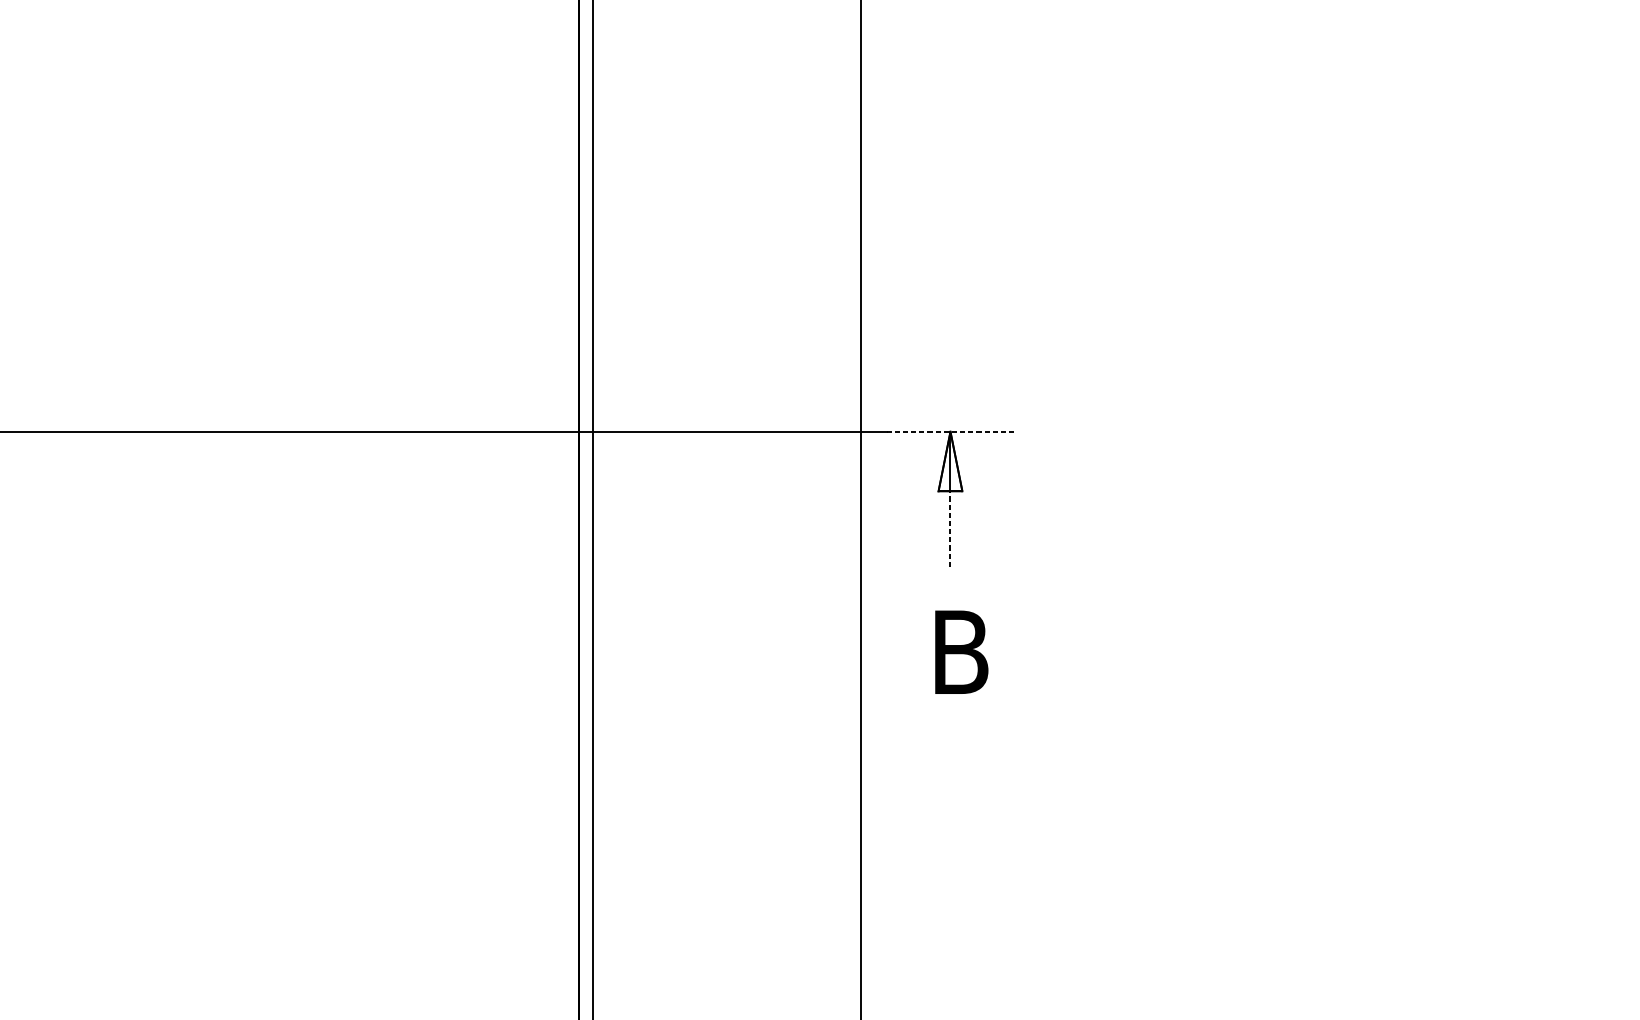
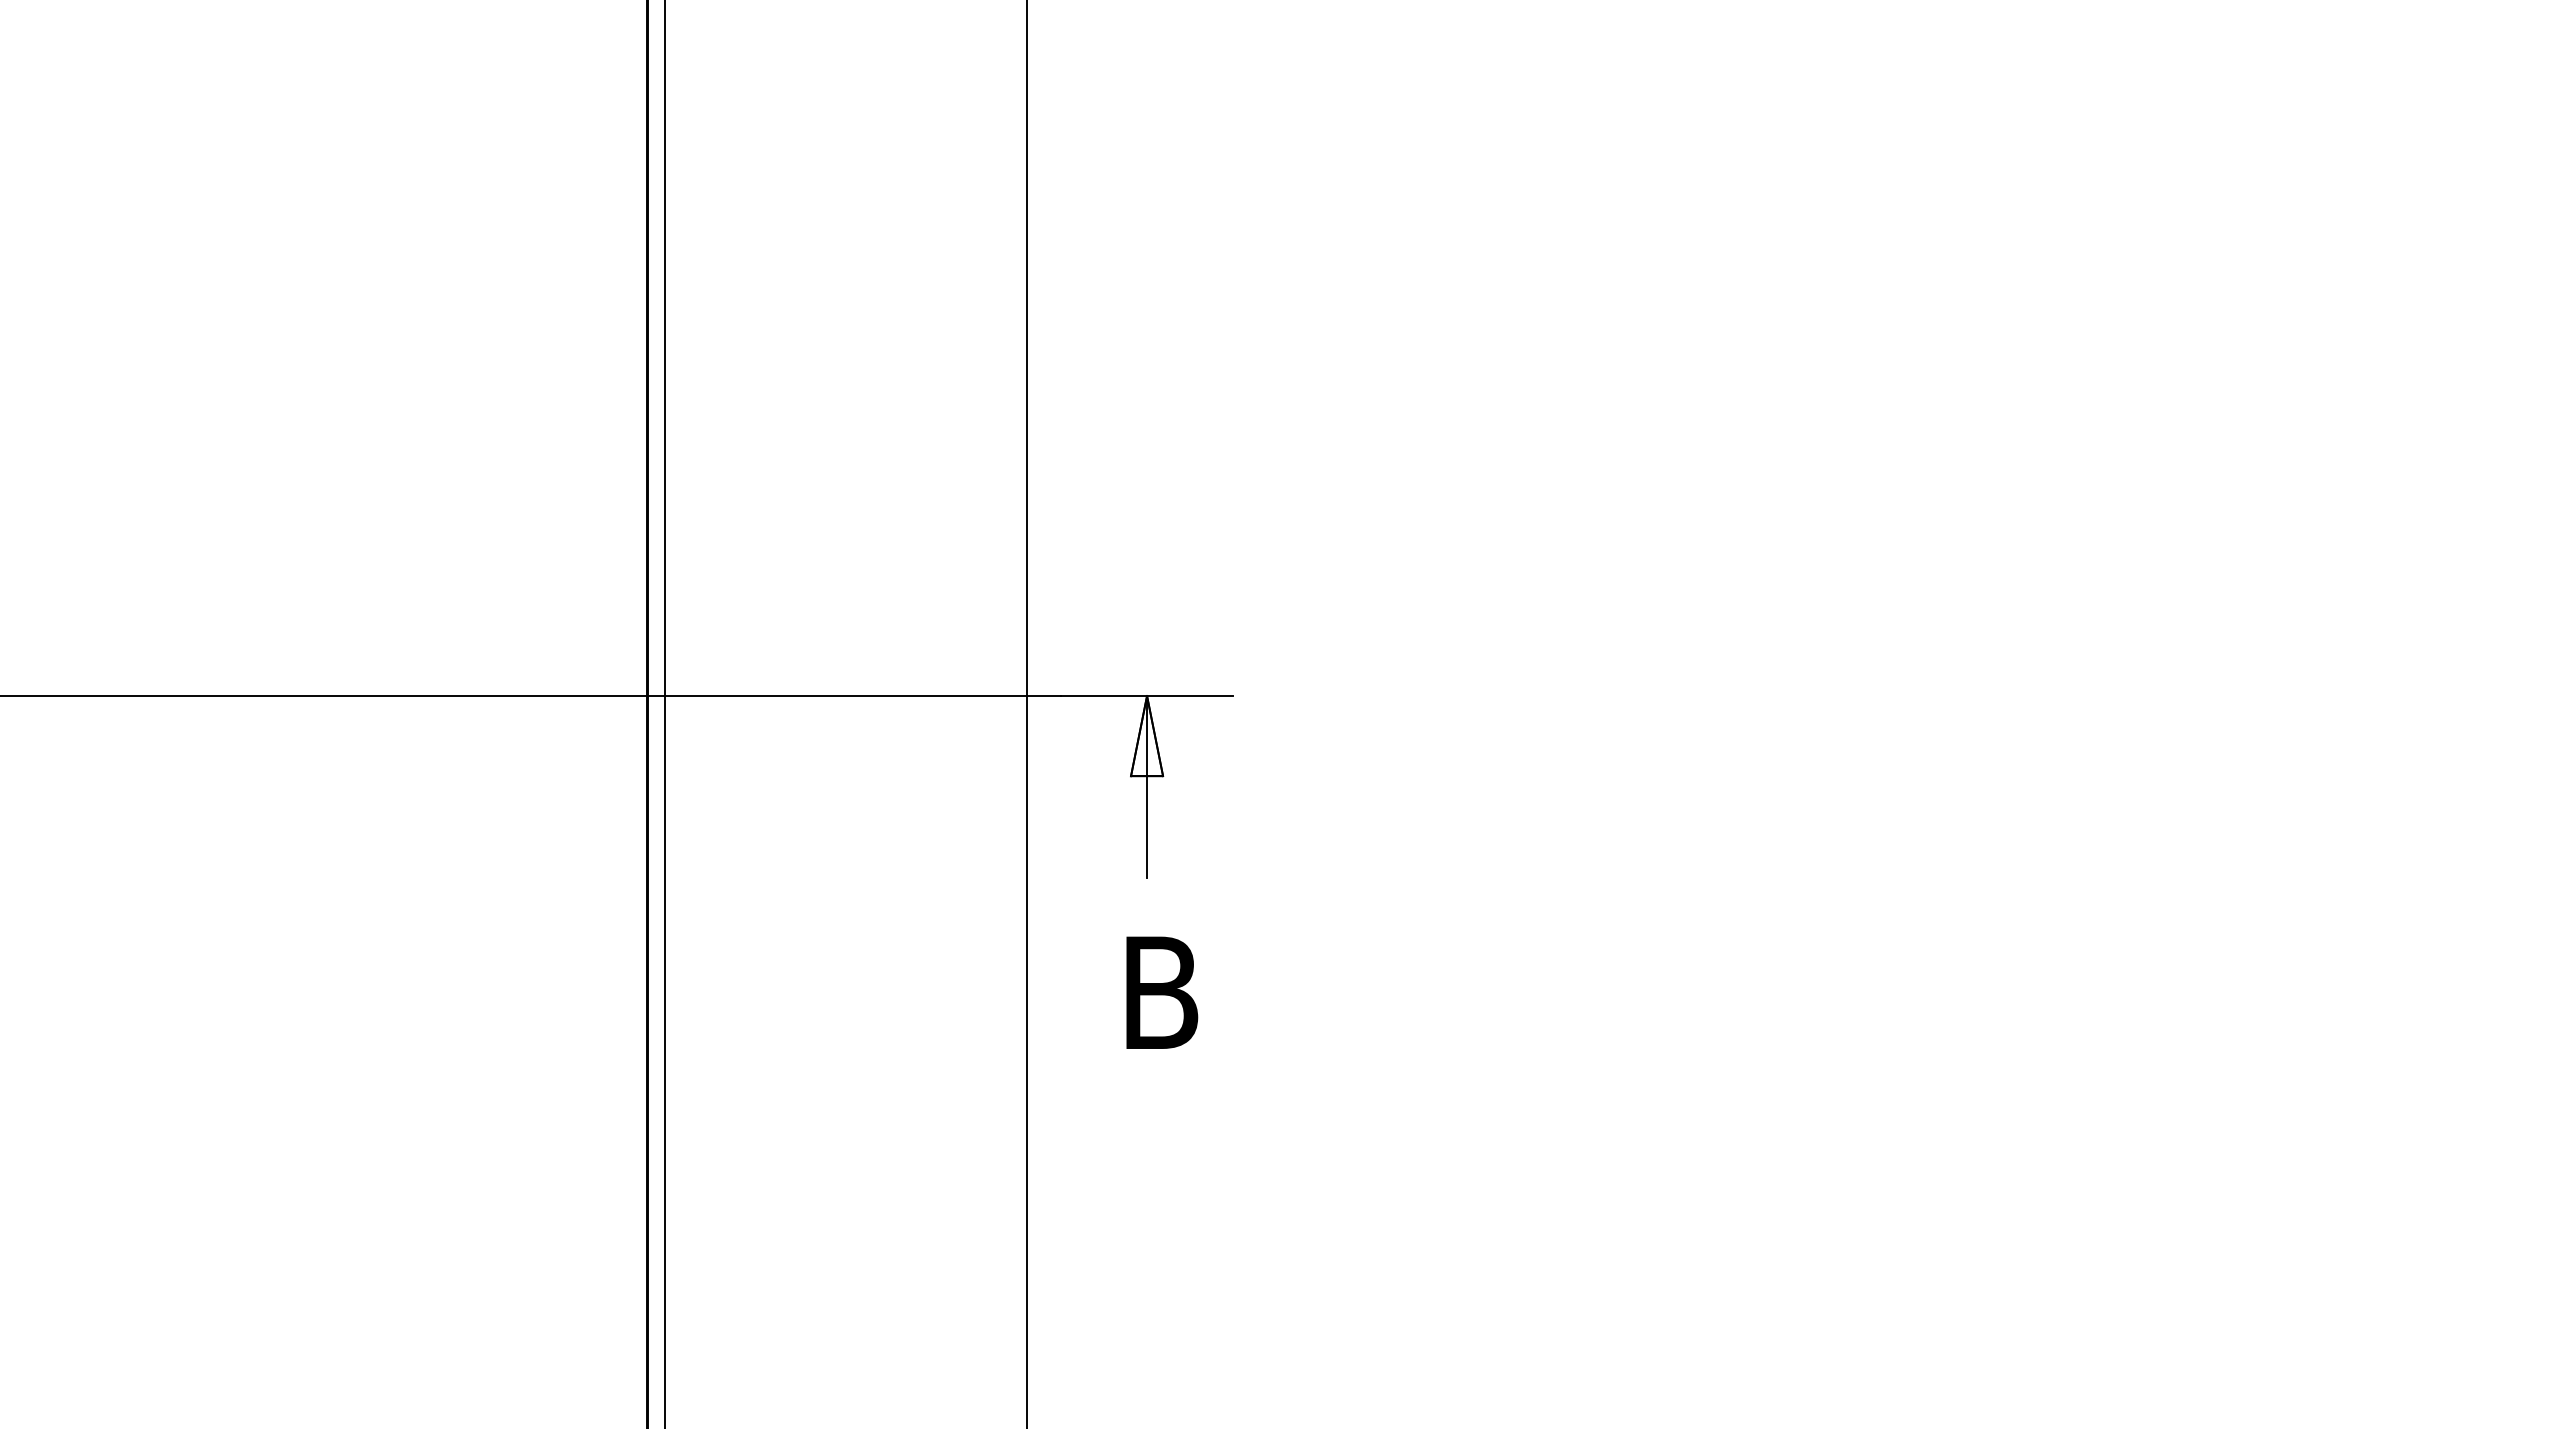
line: (950, 432) -> (1147, 696), dashed -> solid
line: (950, 529) -> (1147, 827), dashed -> solid

